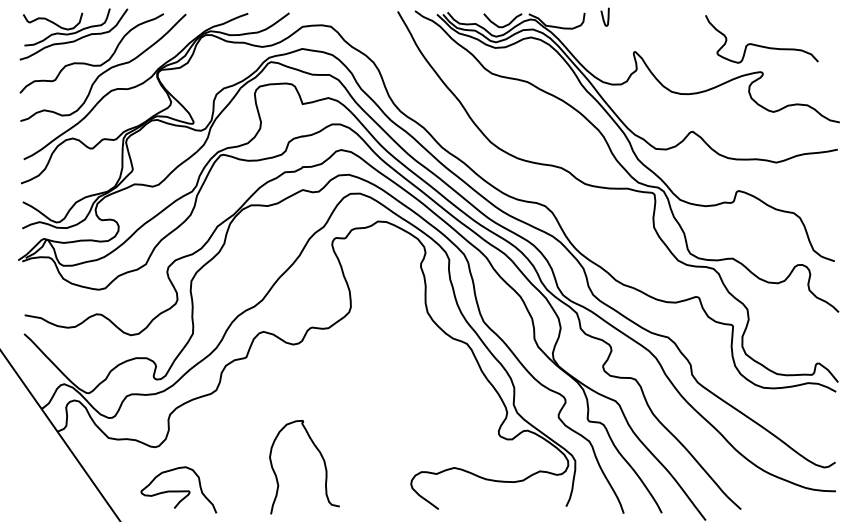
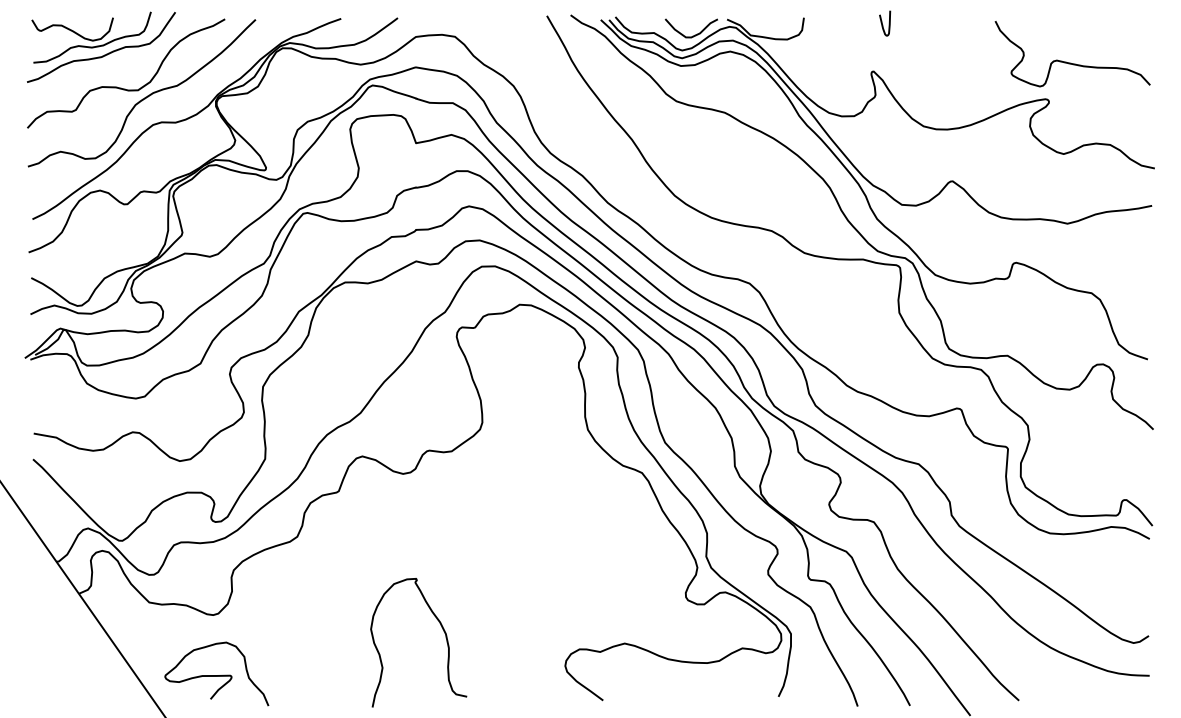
curve: (604, 18) -> (883, 25), moved
curve: (760, 45) -> (1070, 62), moved
curve: (178, 491) -> (216, 675), moved

